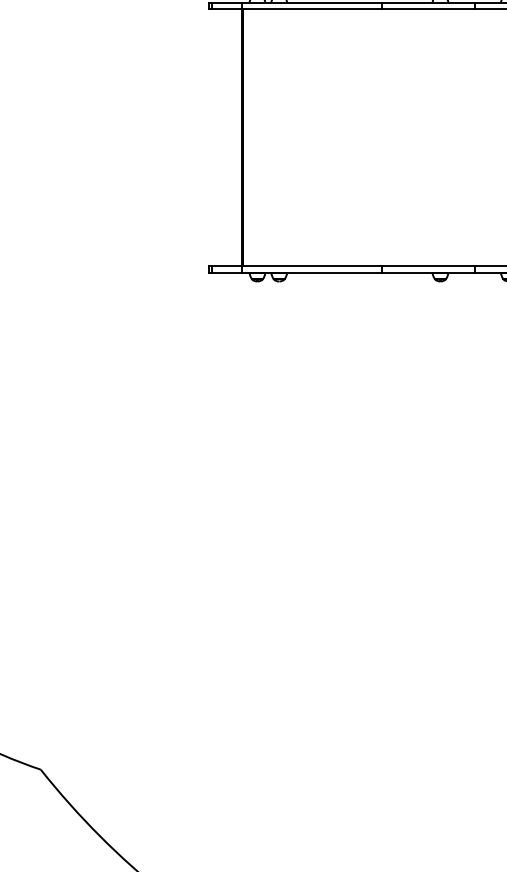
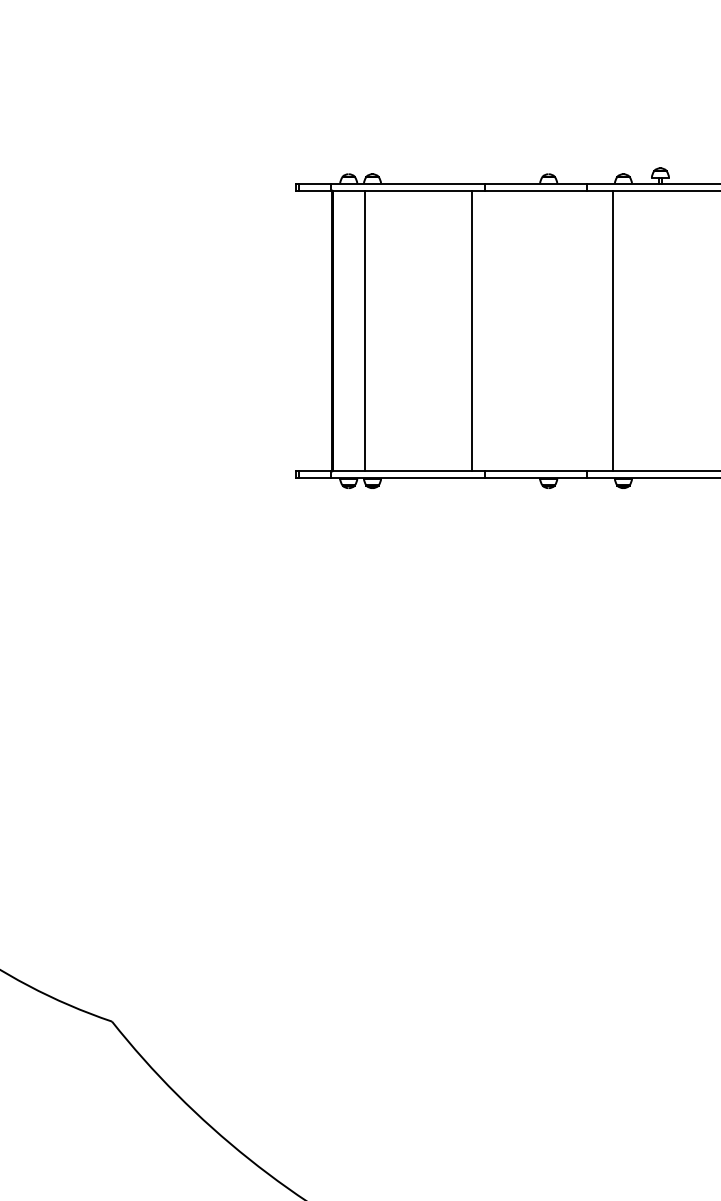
line: (271, 137) -> (364, 330), added
line: (370, 137) -> (472, 330), added
line: (498, 137) -> (612, 330), added

